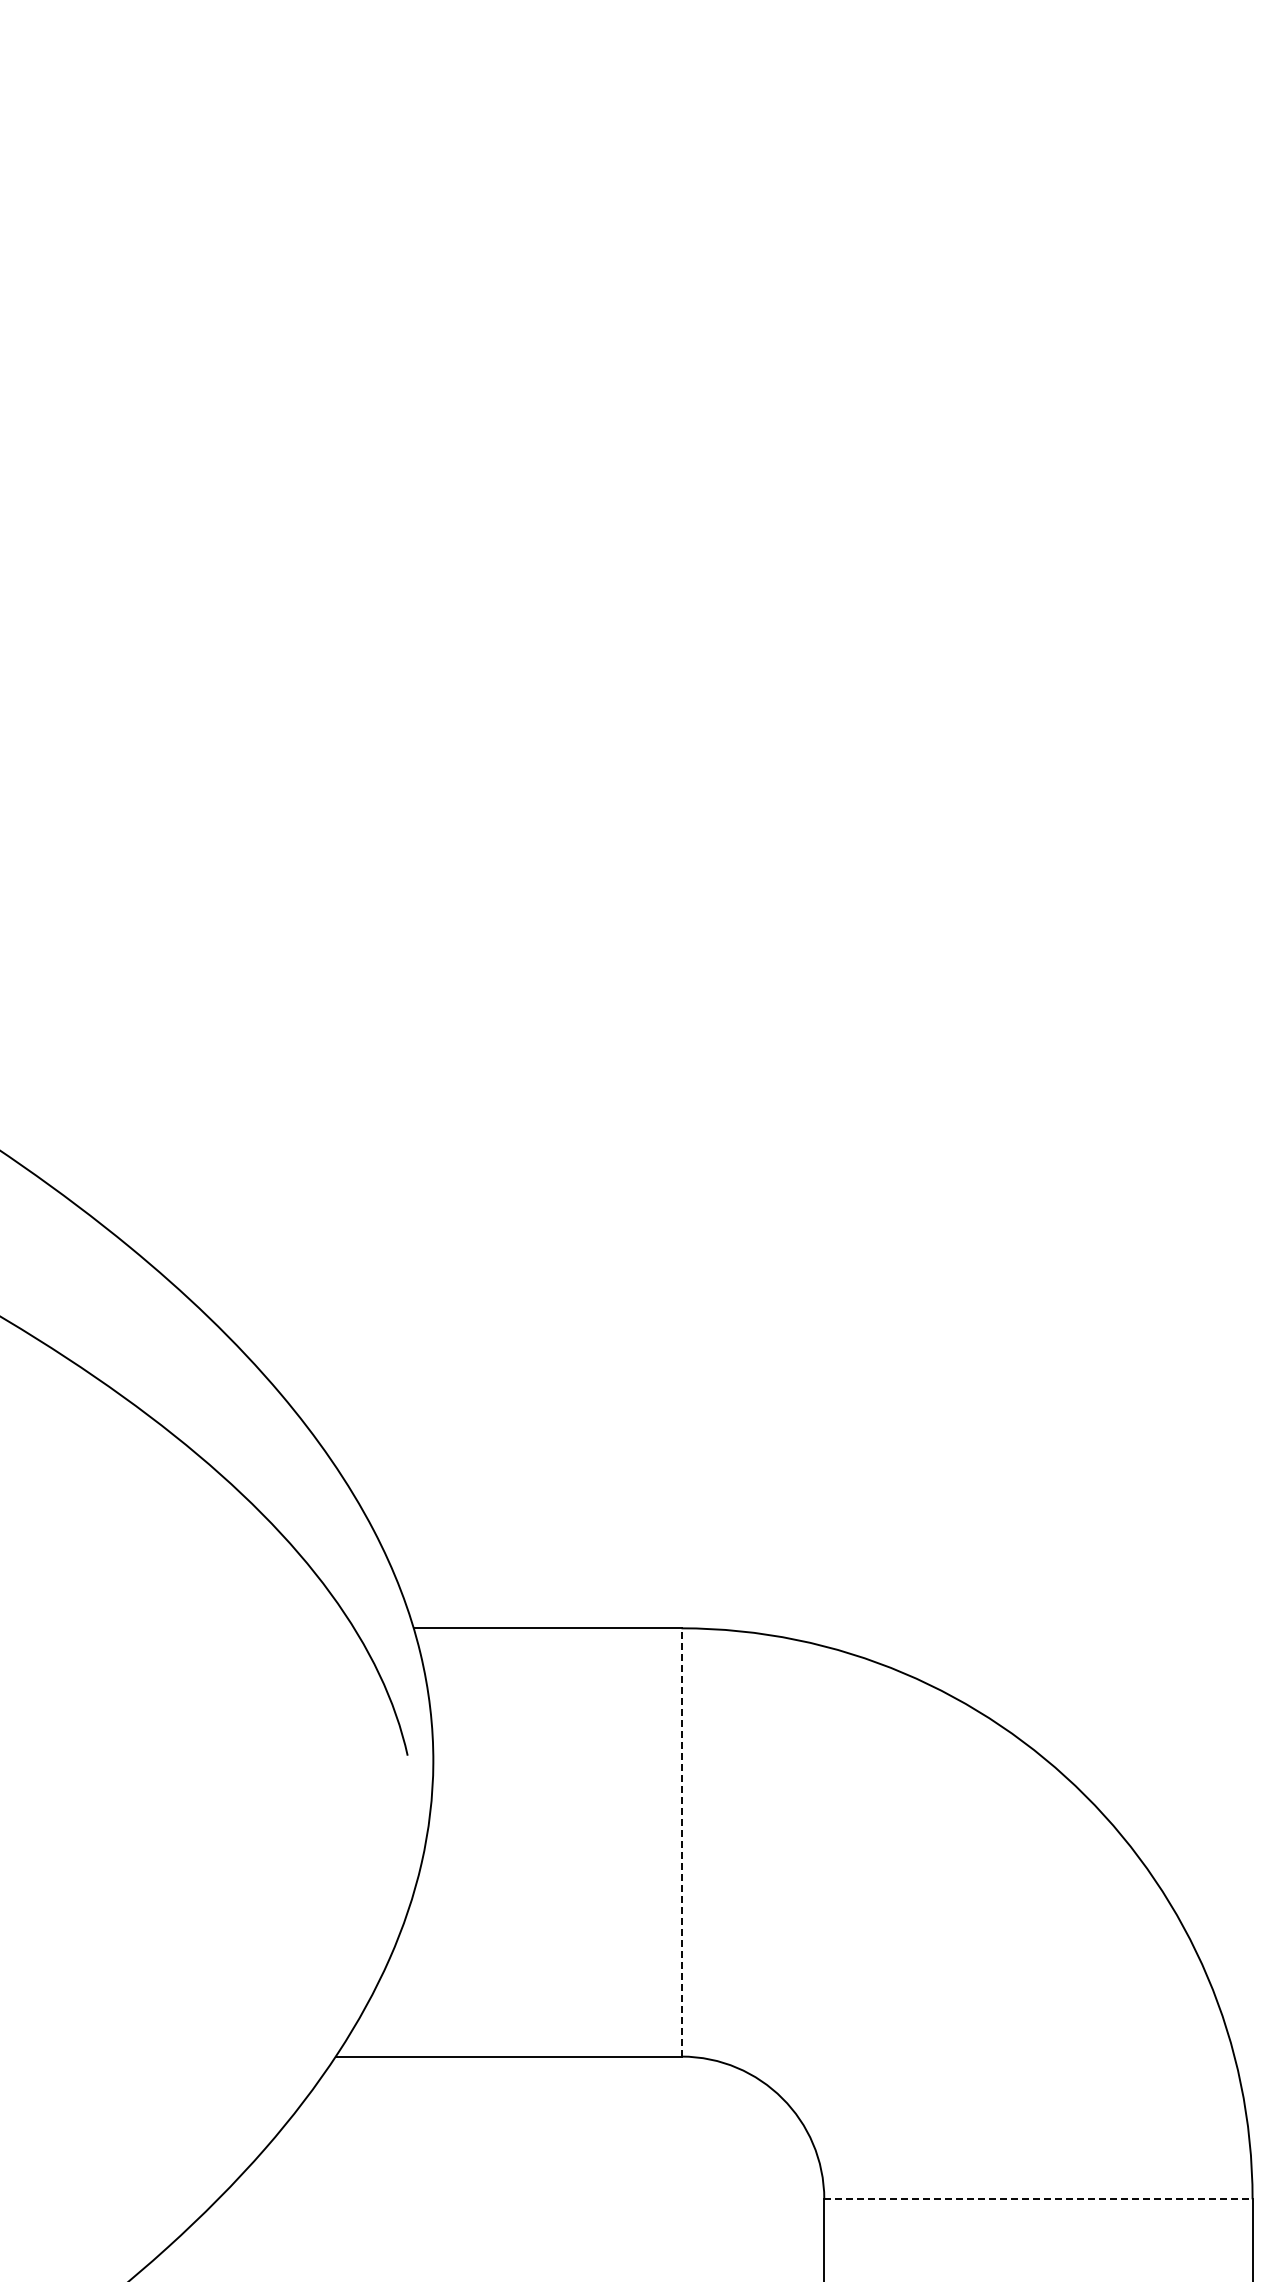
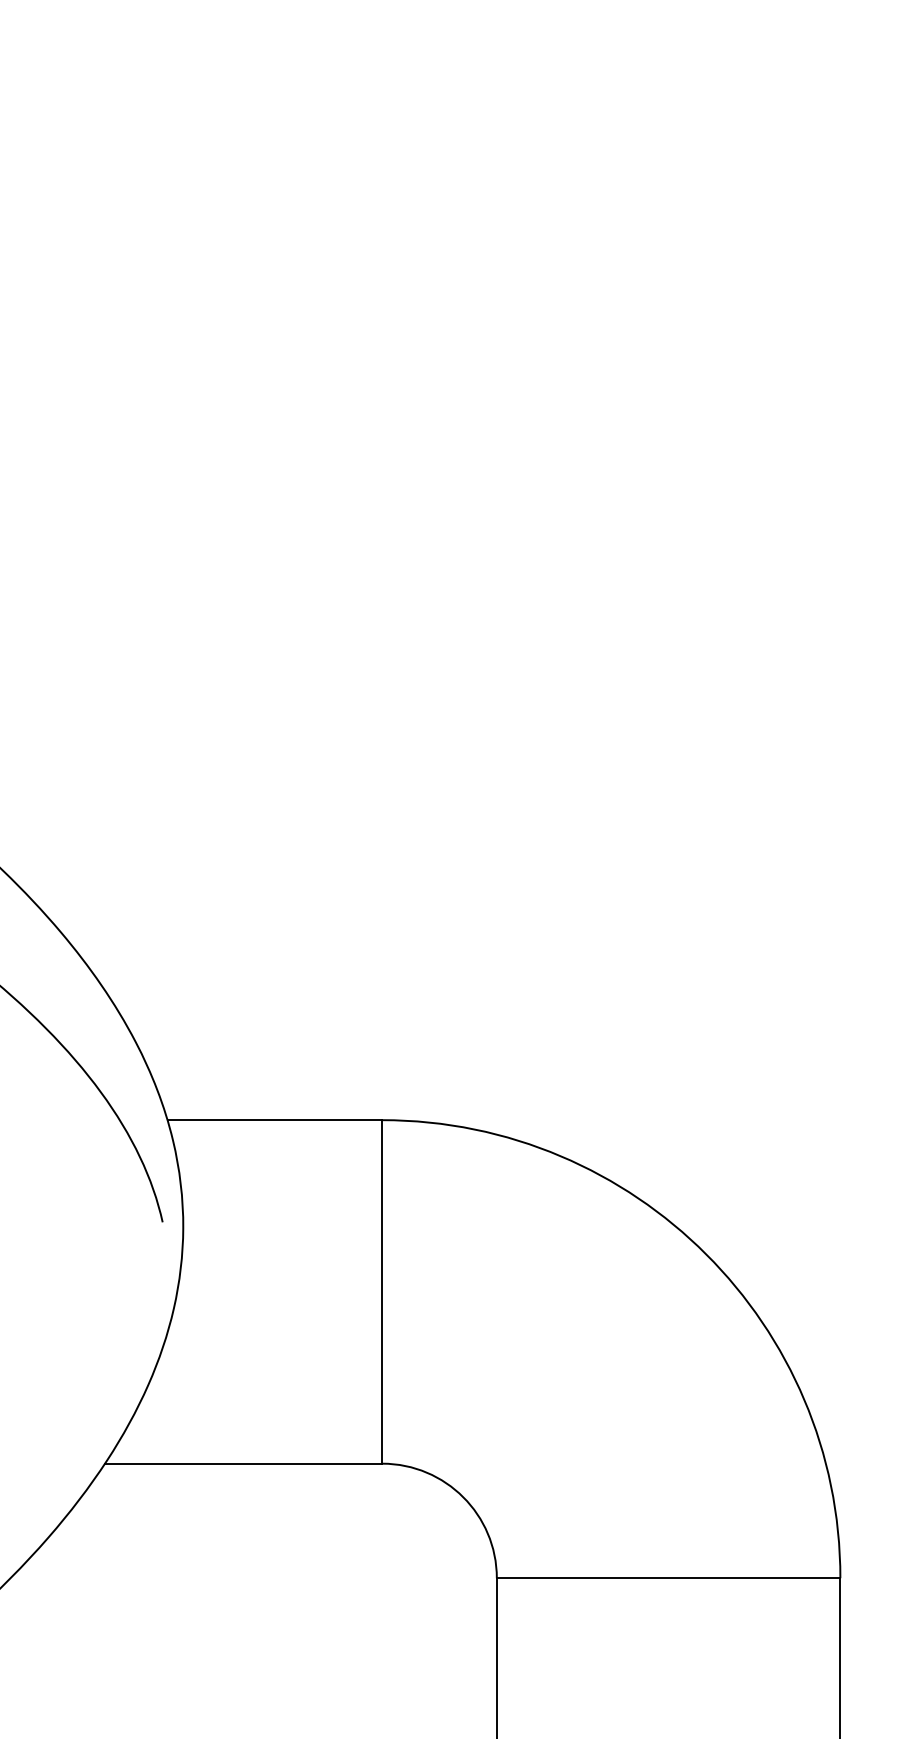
line: (681, 1841) -> (382, 1291), dashed -> solid
line: (1038, 2199) -> (668, 1578), dashed -> solid

